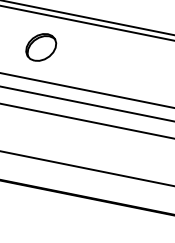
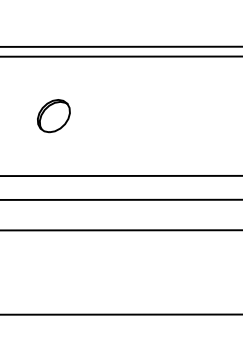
part: (40, 47) -> (52, 116), size x0.62

